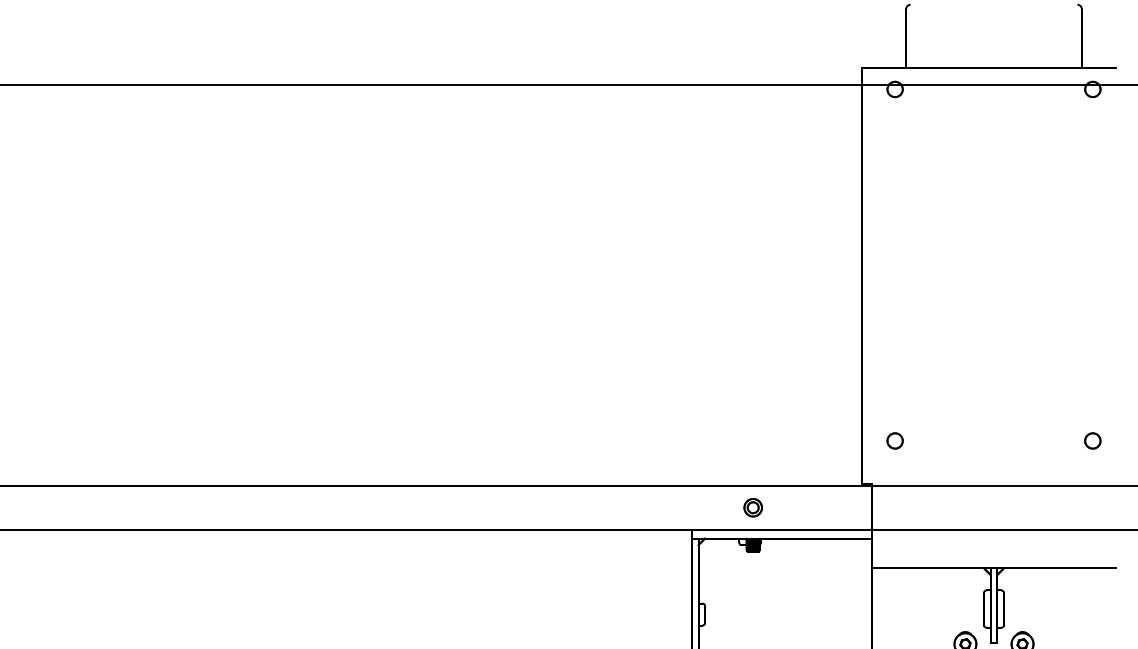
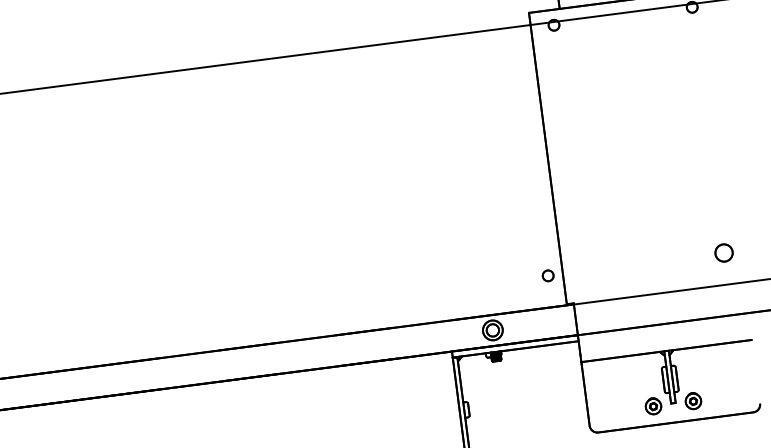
circle: (894, 440) -> (547, 275), moved
circle: (1092, 440) -> (723, 252), size x1.6
part: (752, 507) -> (492, 330), size x1.6

